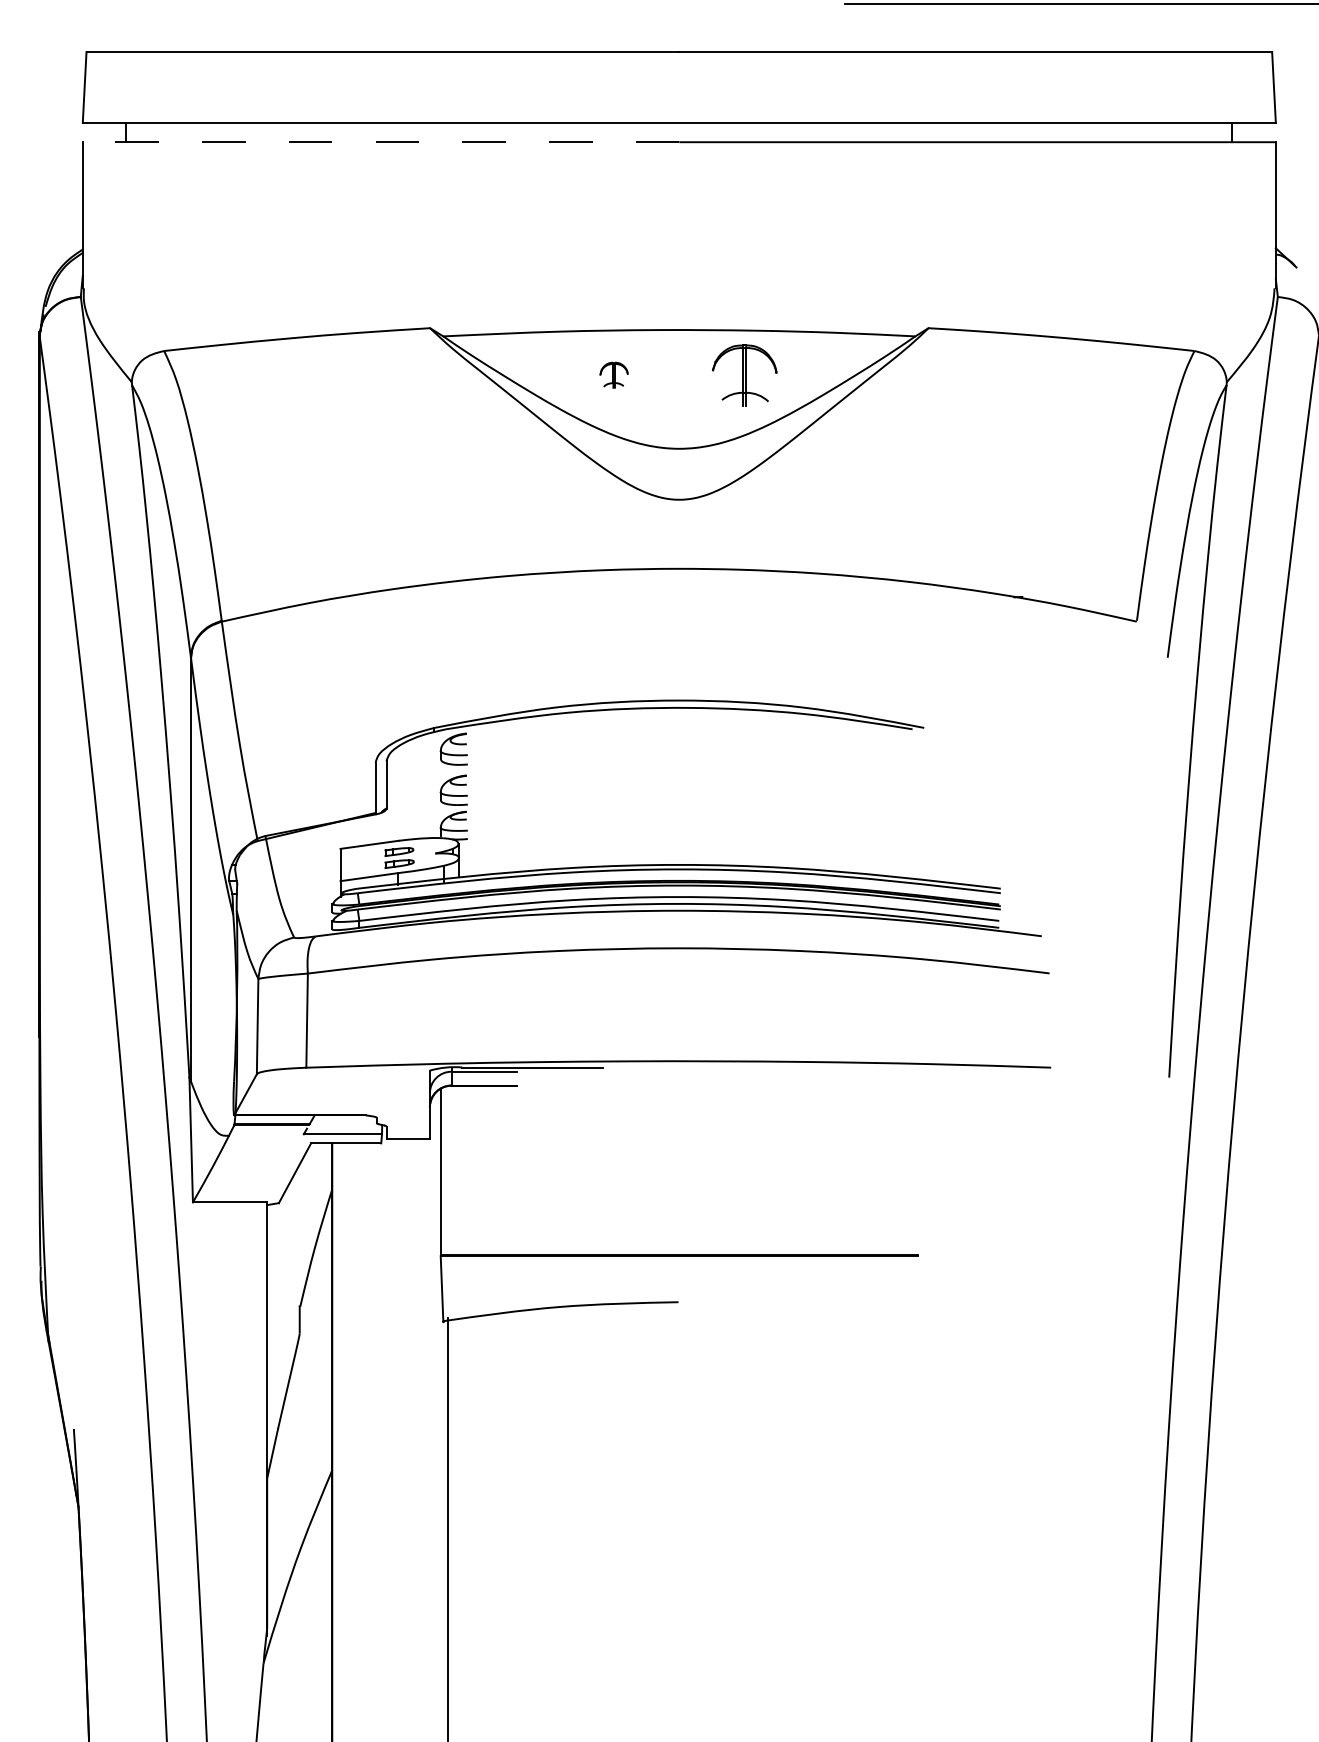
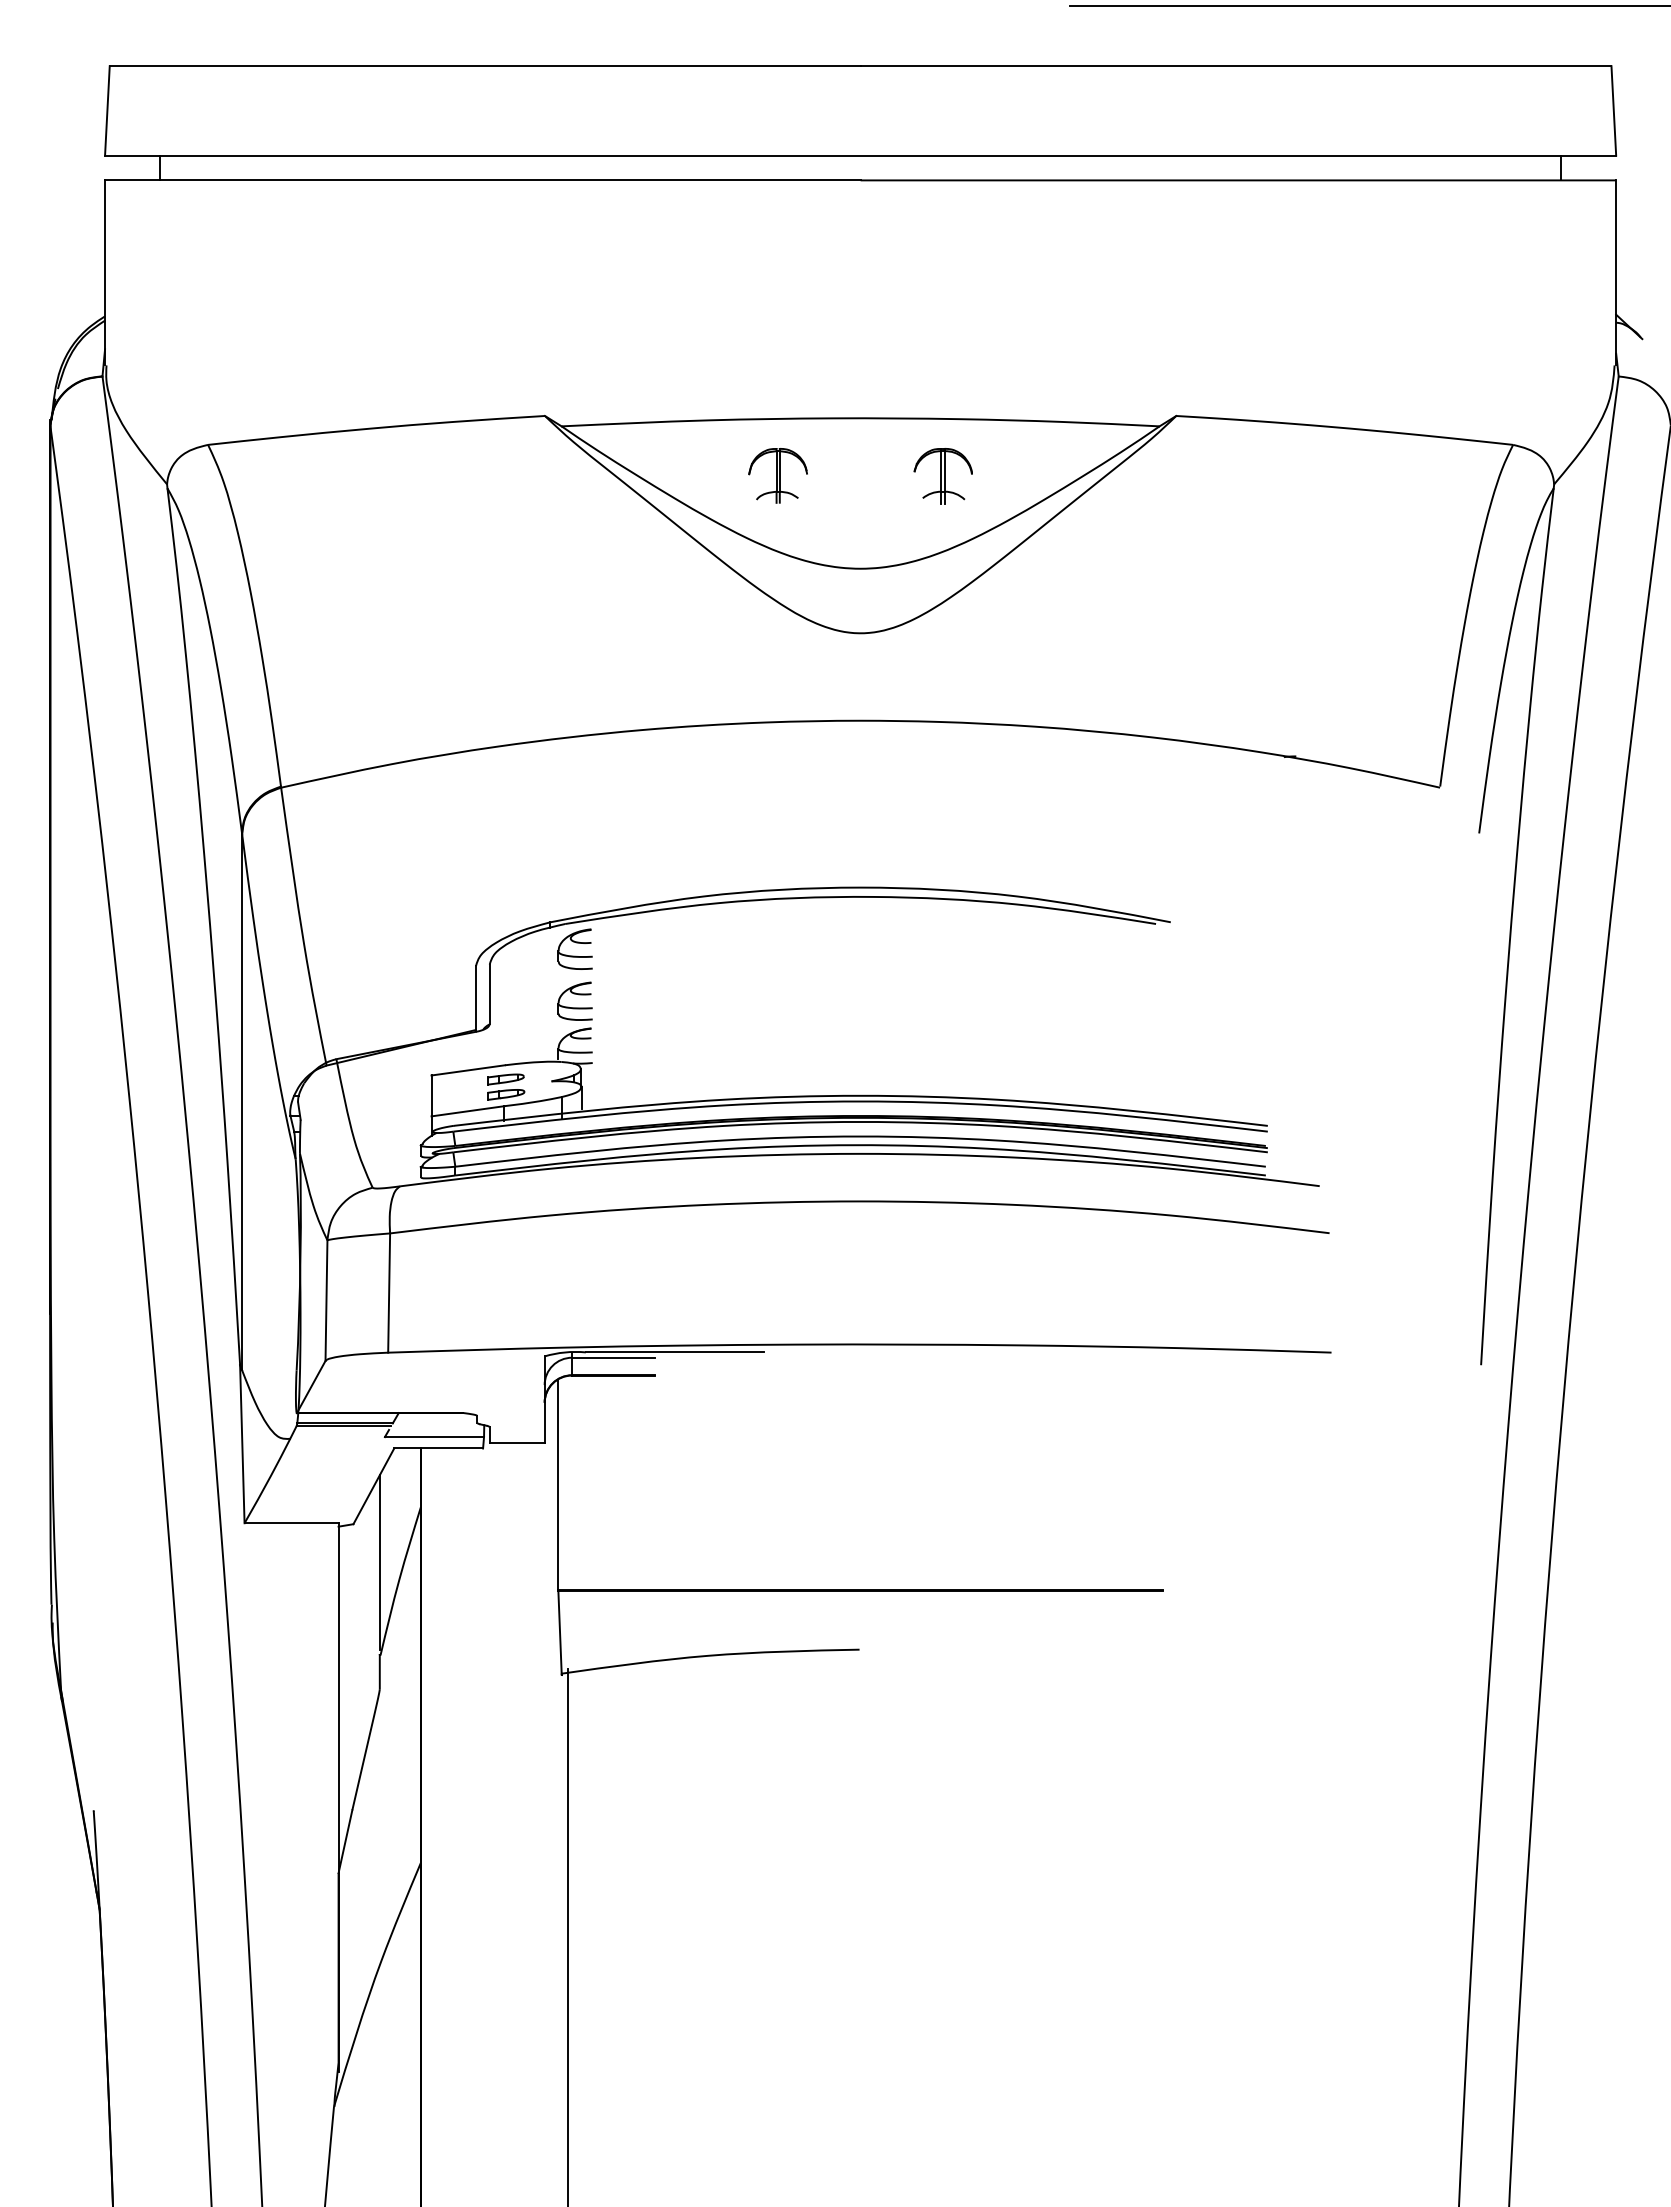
line: (380, 142) -> (482, 180), dashed -> solid
part: (613, 375) -> (777, 475), size x1.67
part: (743, 375) -> (942, 476), size x0.71
line: (299, 1233) -> (379, 1562), added

